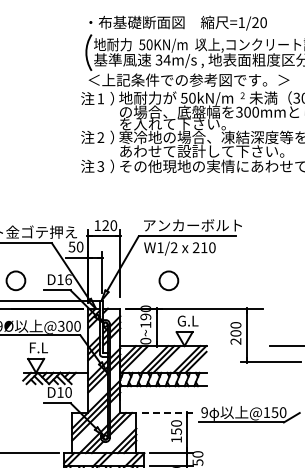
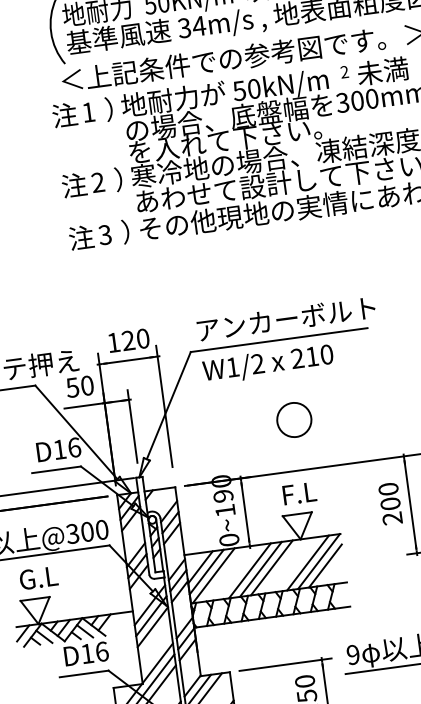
circle: (168, 280) -> (293, 419), moved
text: (187, 320) -> (299, 492), G.L -> F.L
text: (39, 347) -> (38, 577), F.L -> G.L
text: (68, 392) -> (101, 651), D10 -> D16
line: (167, 412) -> (286, 663), dashed -> solid

